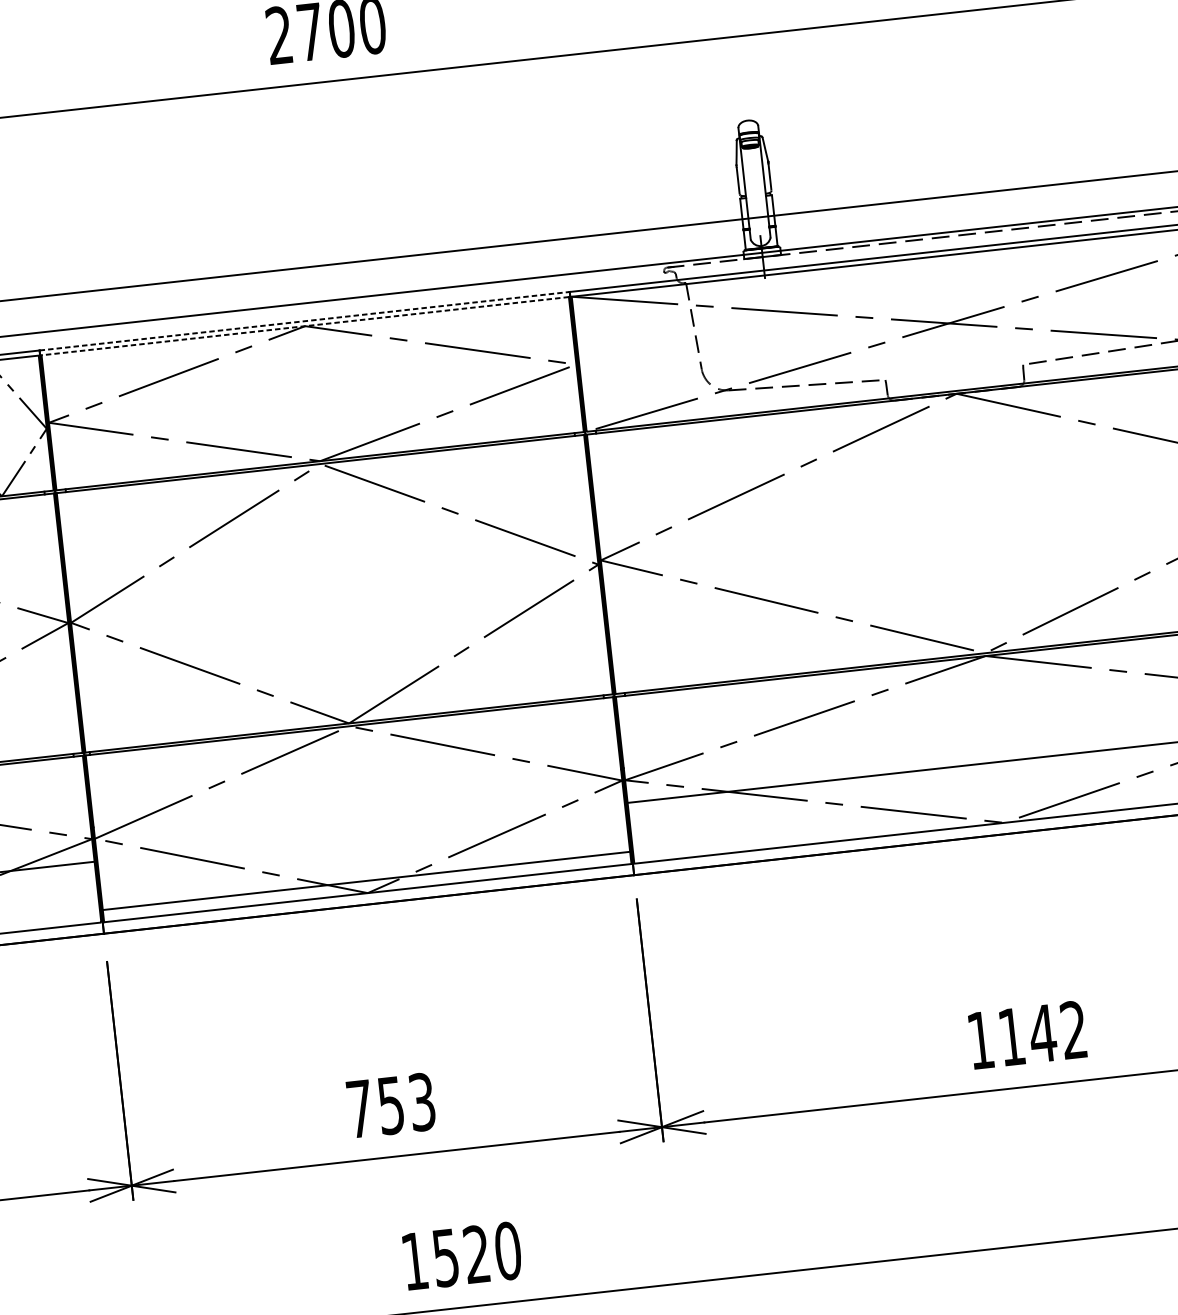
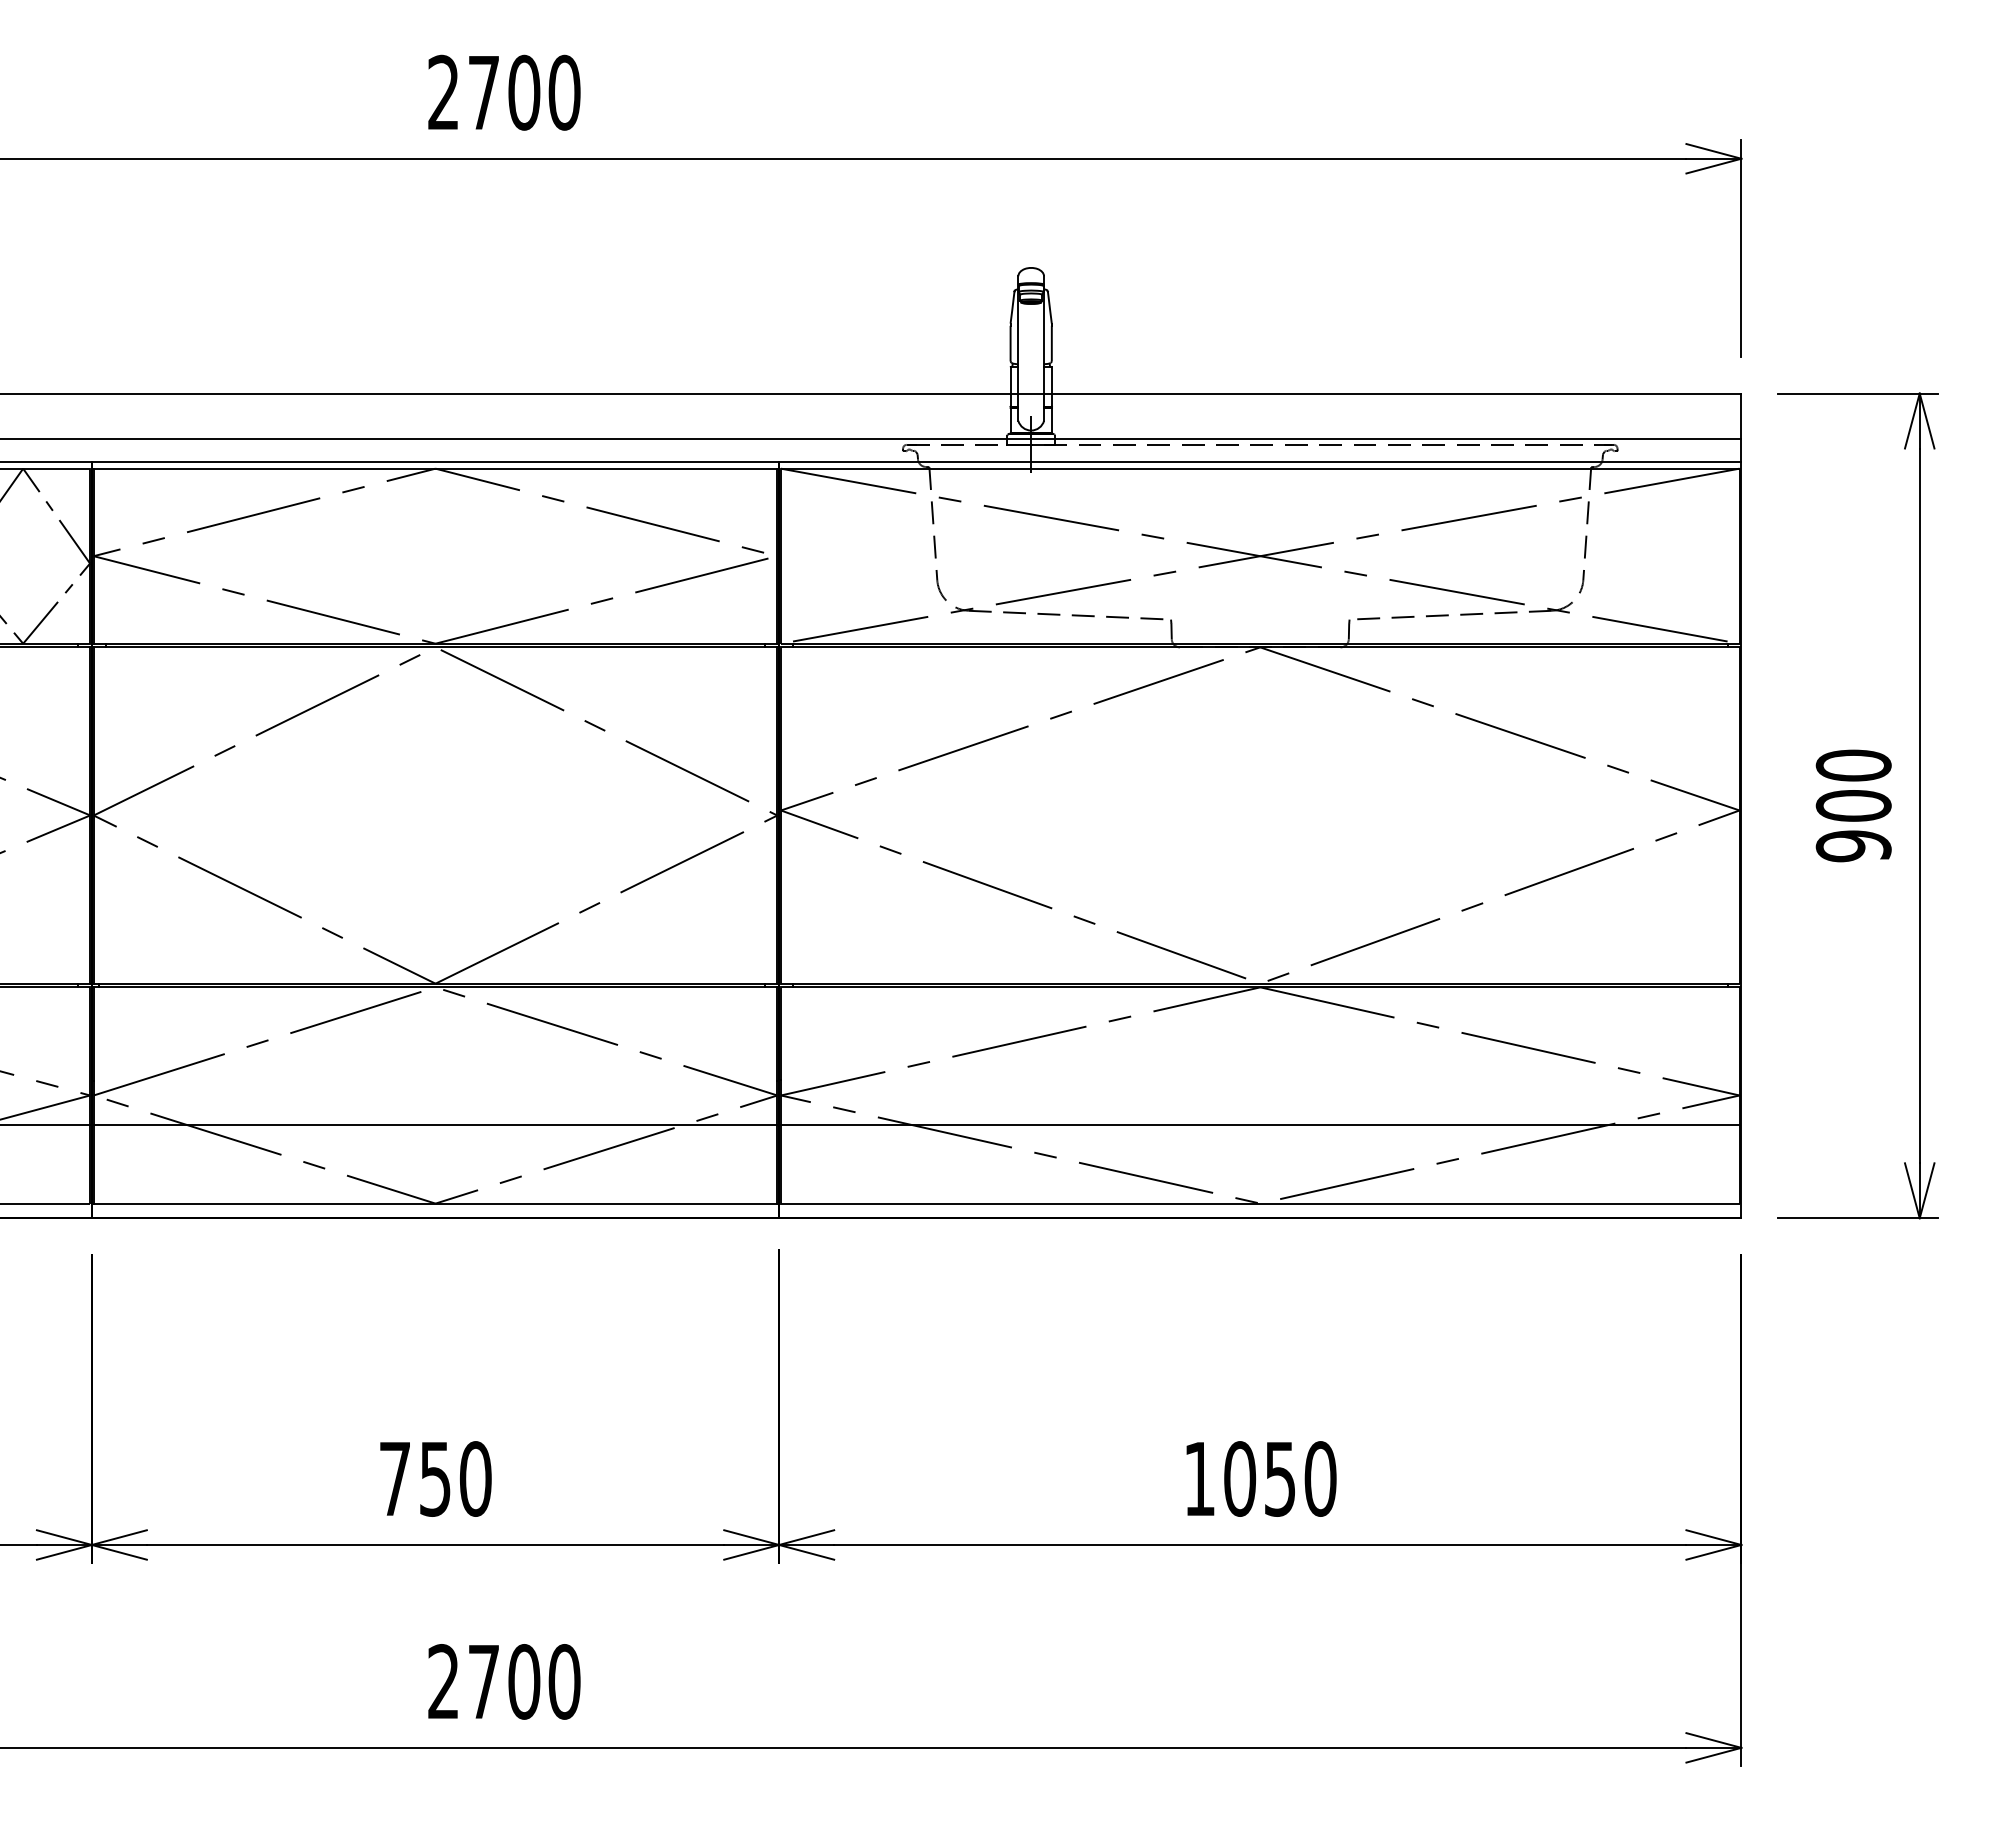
line: (304, 321) -> (435, 462), dashed -> solid
line: (305, 326) -> (435, 468), dashed -> solid
line: (366, 880) -> (435, 1124), moved
text: (1043, 1033) -> (1280, 1478), 1142 -> 1050
text: (422, 1101) -> (475, 1478), 753 -> 750
text: (446, 1257) -> (484, 1681), 1520 -> 2700

